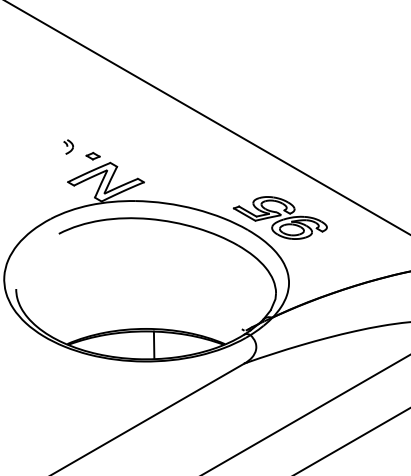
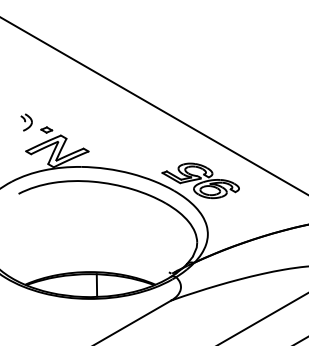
part: (68, 146) -> (26, 122), size x1.43

